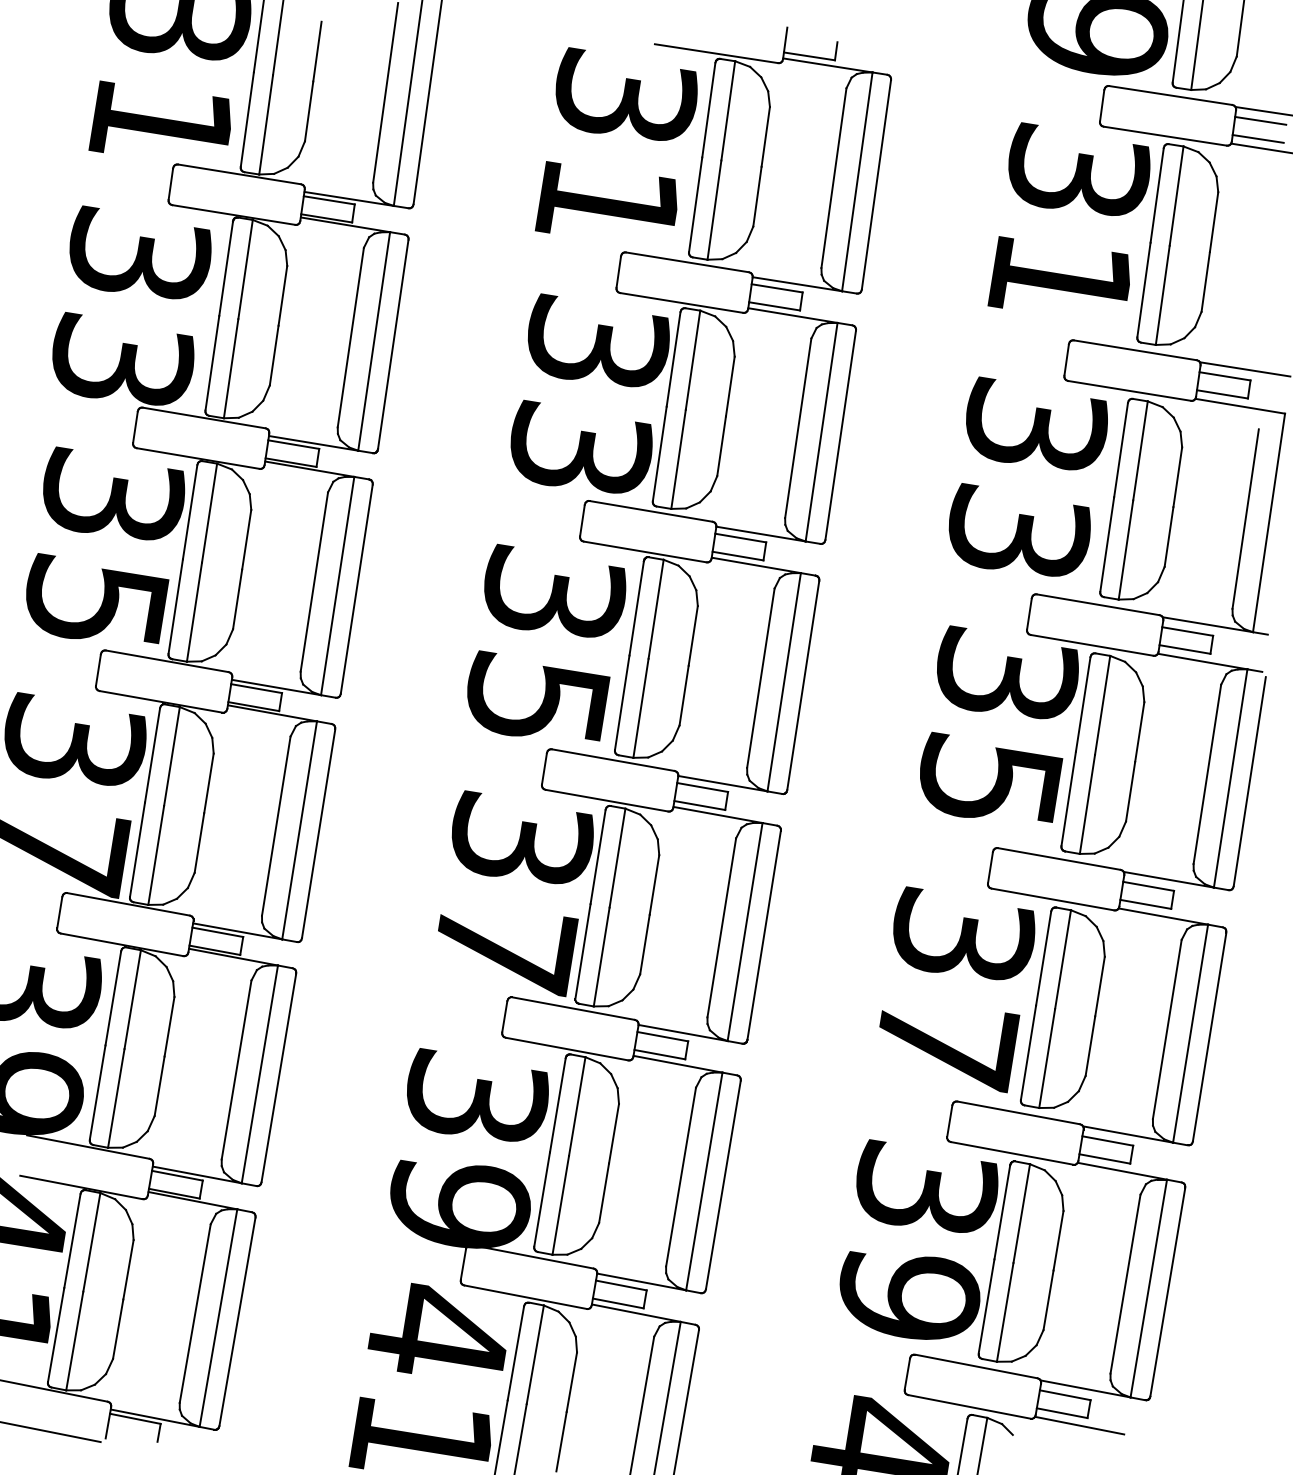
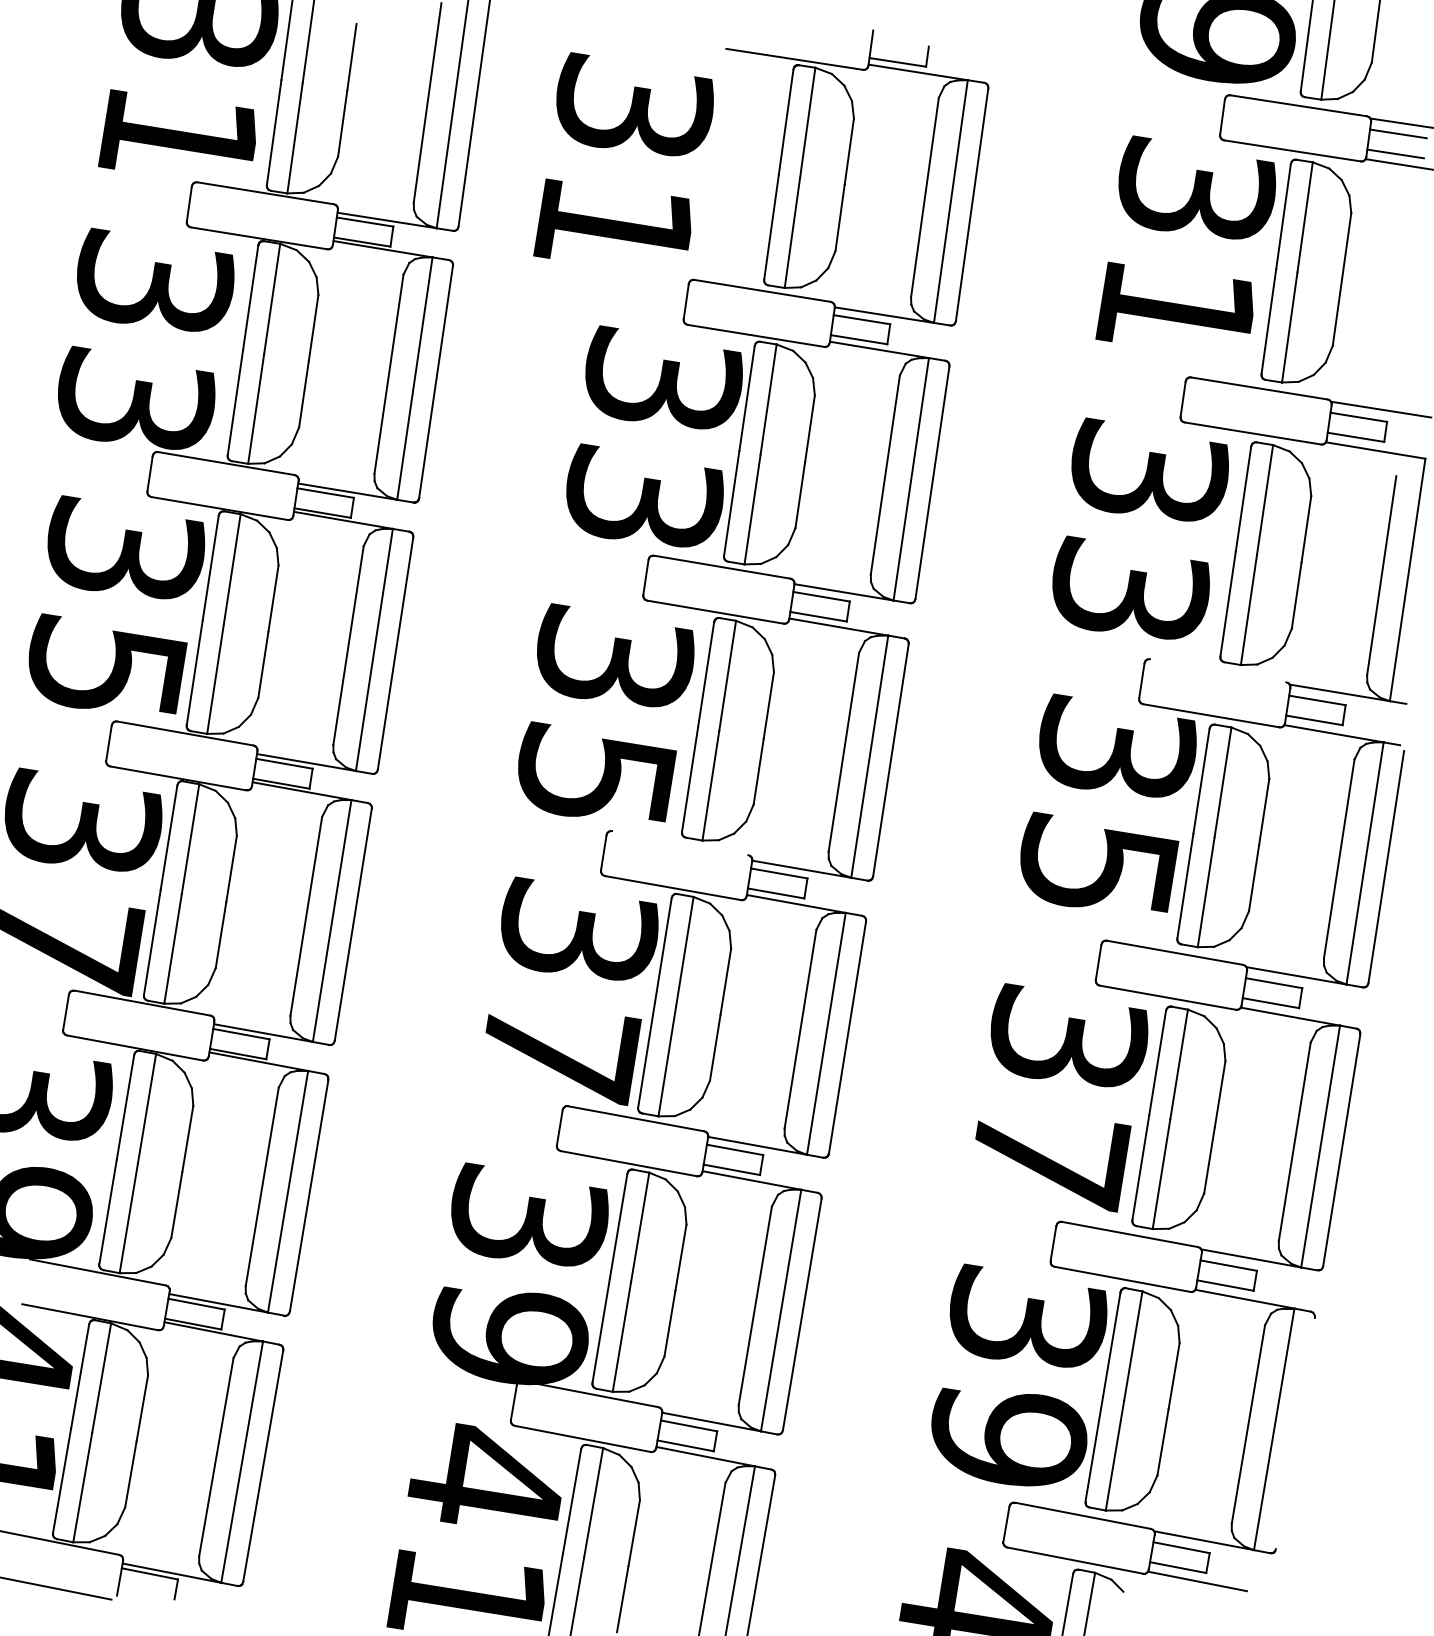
text: (615, 140) -> (622, 155), moved
line: (1097, 604) -> (1217, 670), removed
line: (612, 760) -> (679, 843), removed
line: (1167, 1291) -> (1294, 1432), removed

